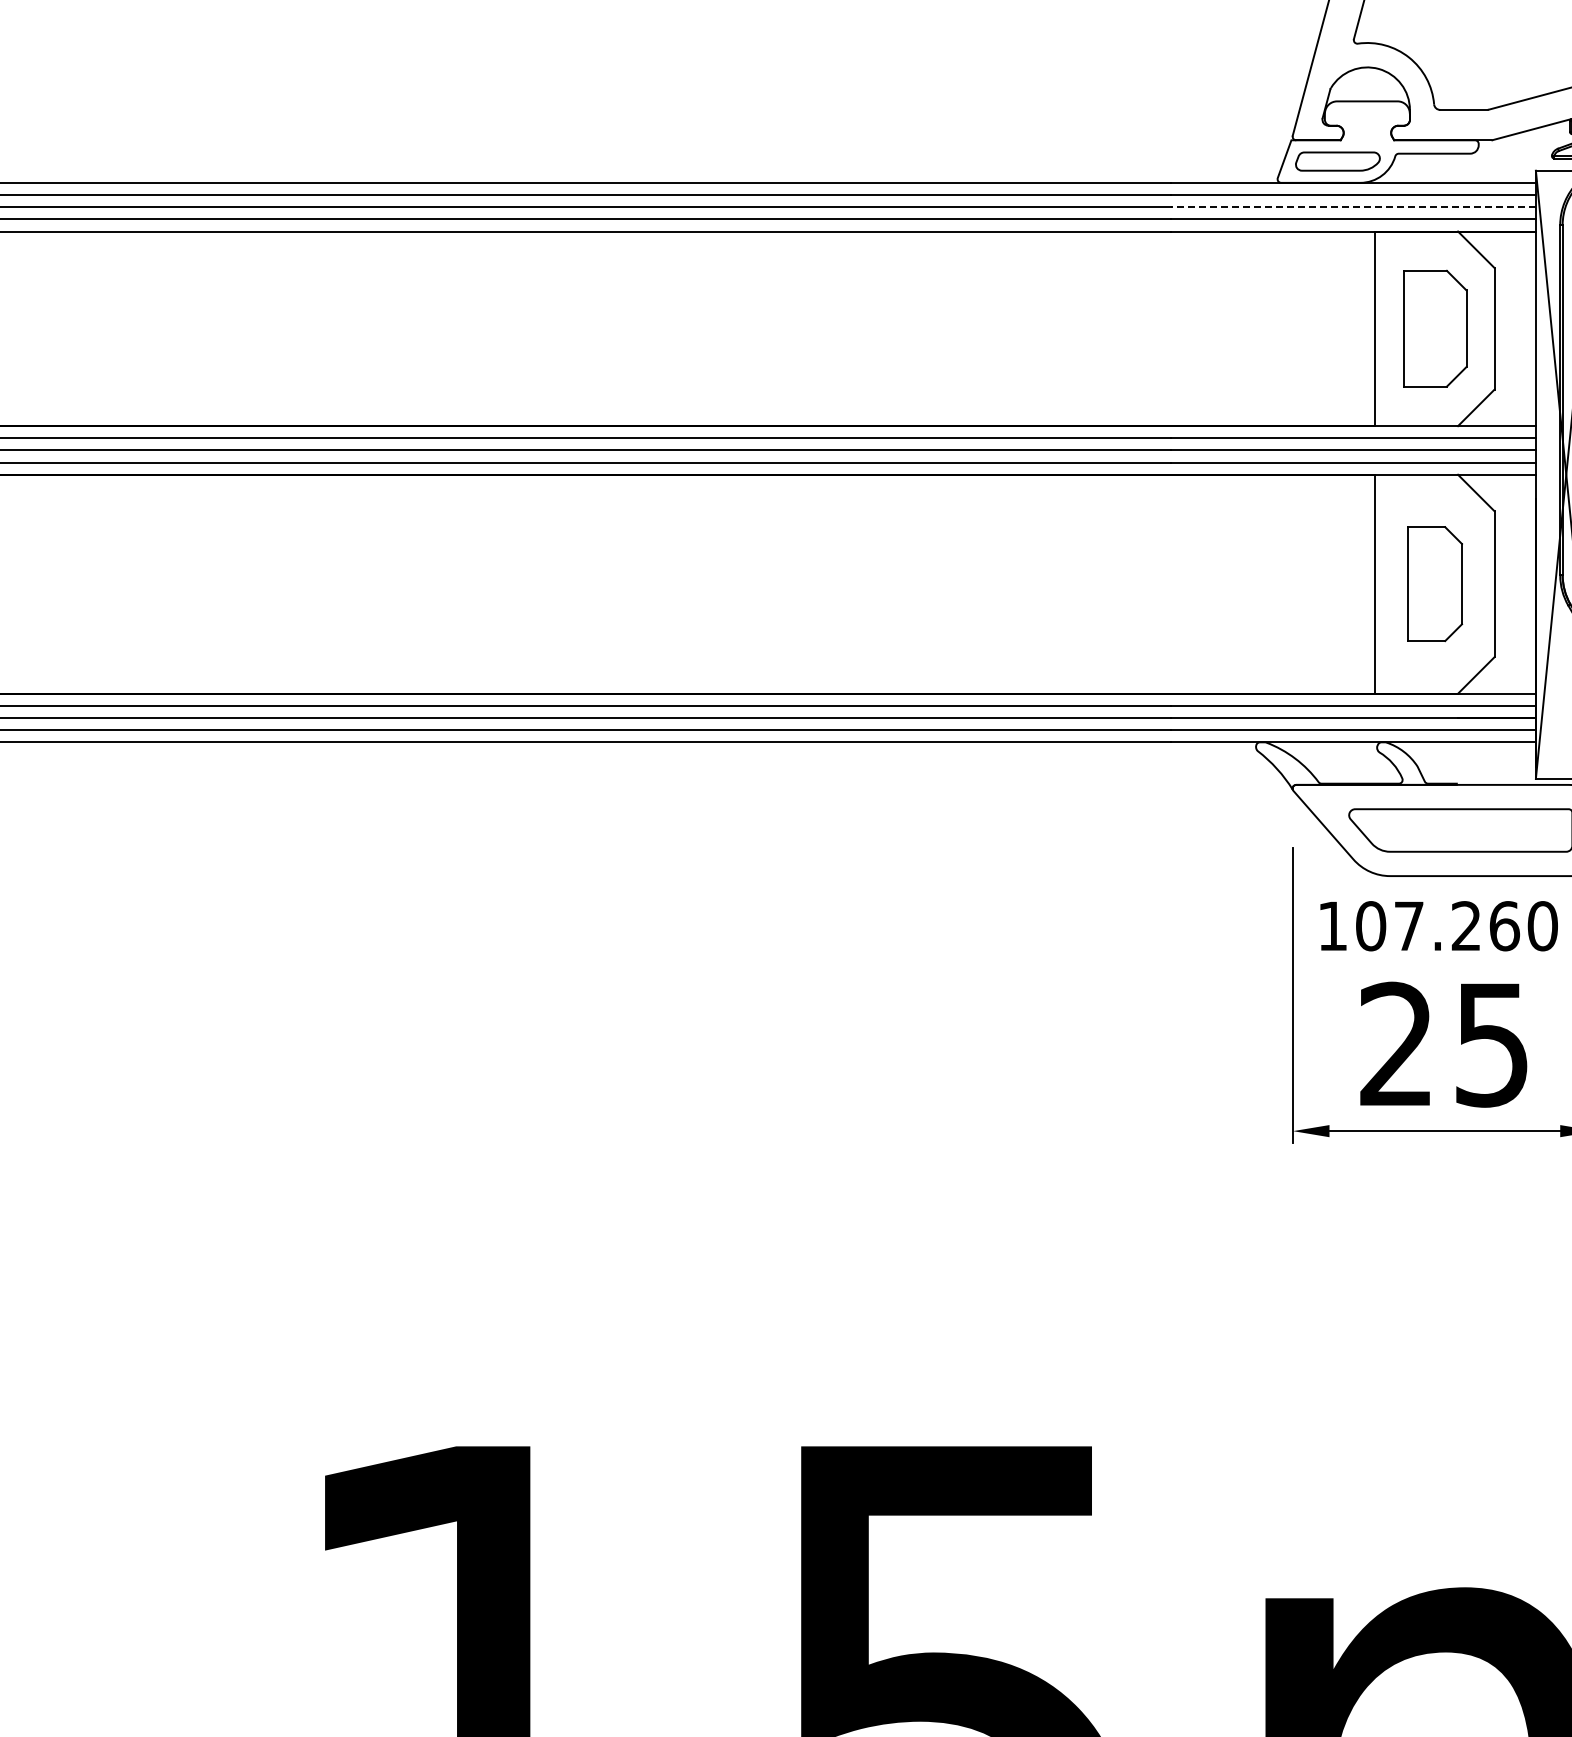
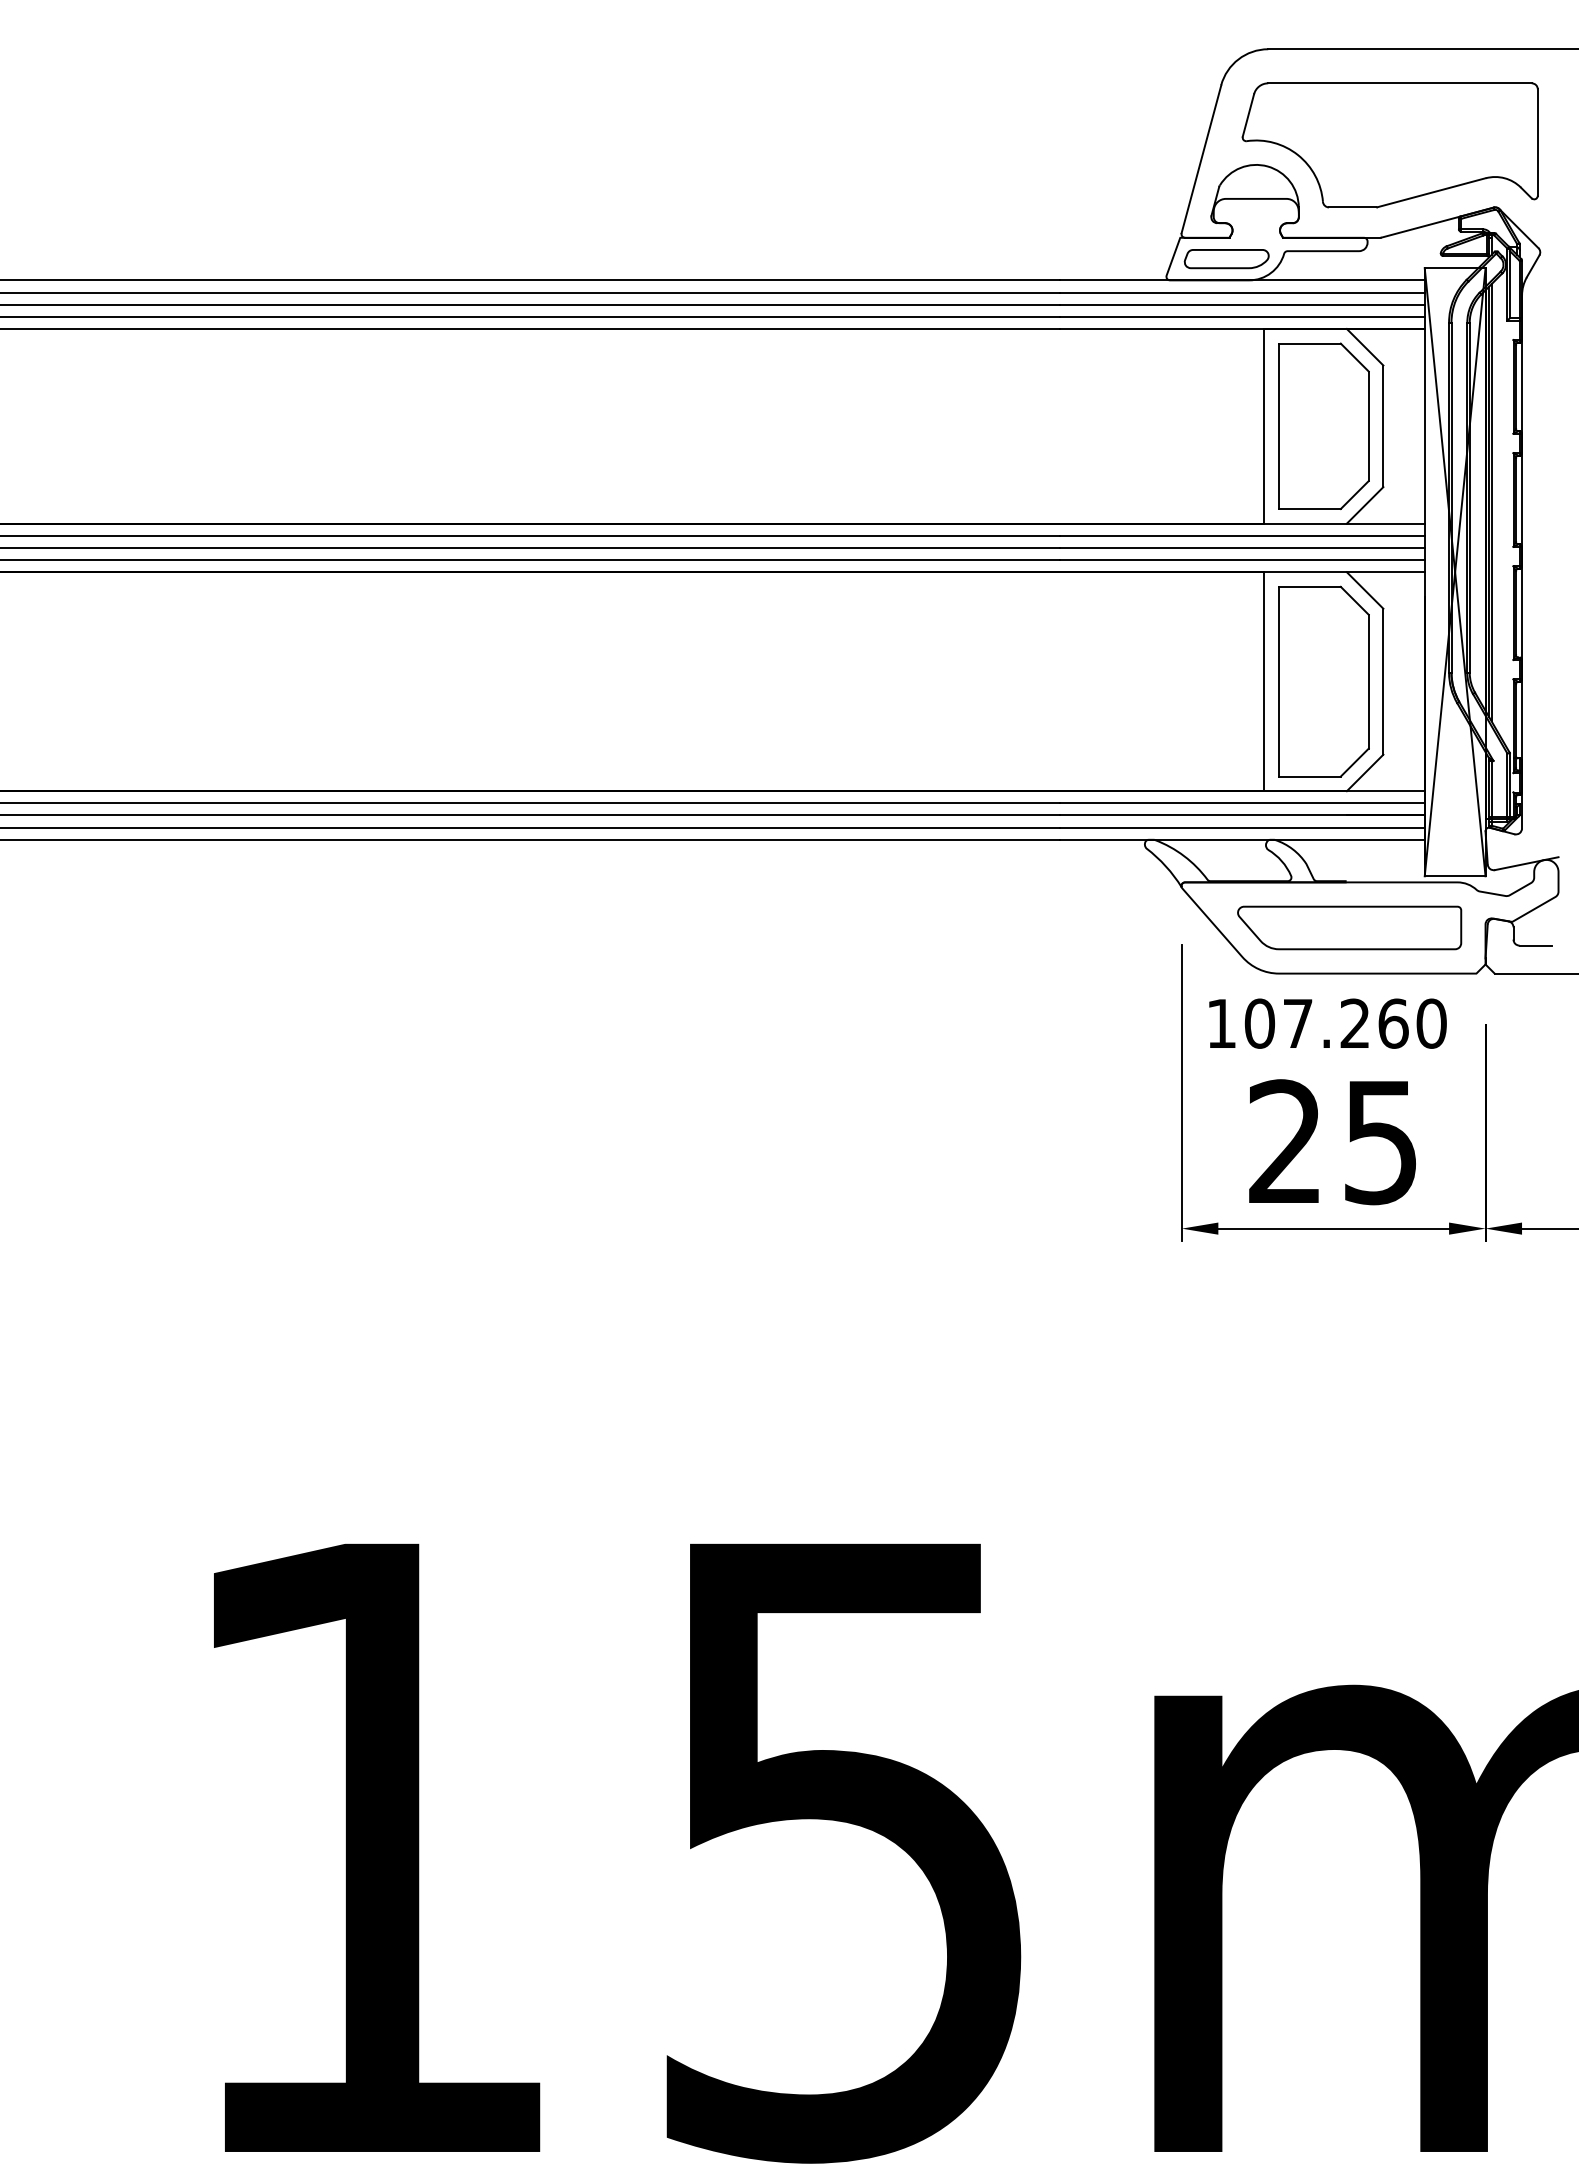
line: (1352, 207) -> (1241, 304), dashed -> solid
part: (1434, 328) -> (1323, 425), size x1.43
part: (1434, 584) -> (1323, 681), size x1.67

